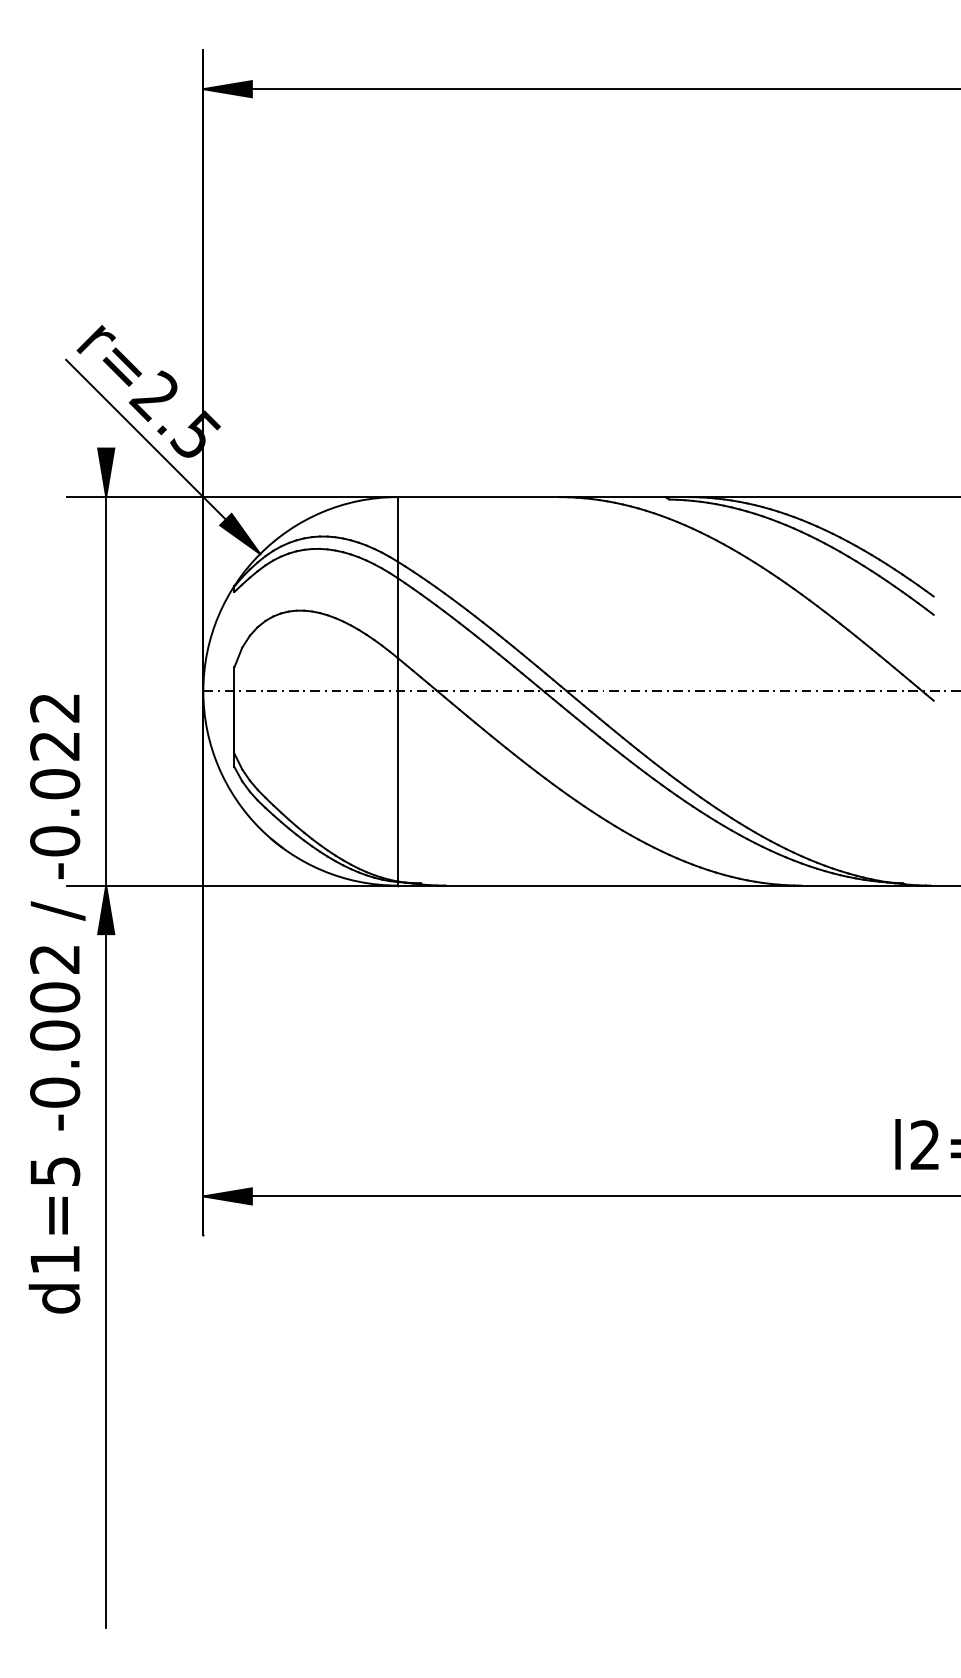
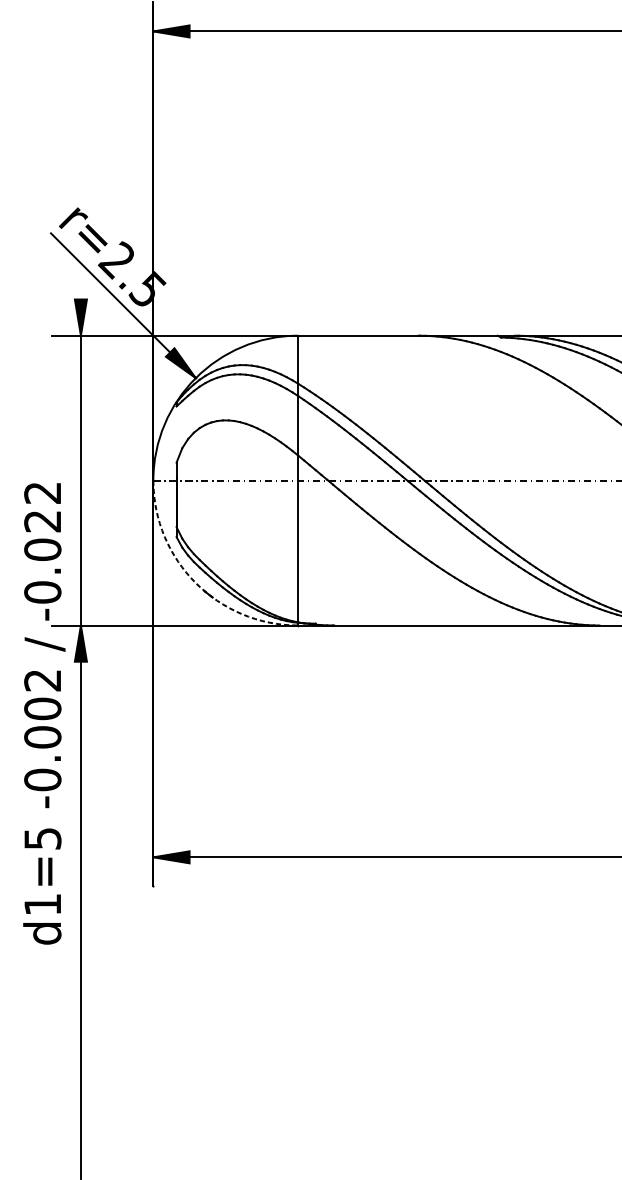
arc: (260, 828) -> (196, 582), solid -> dashed

